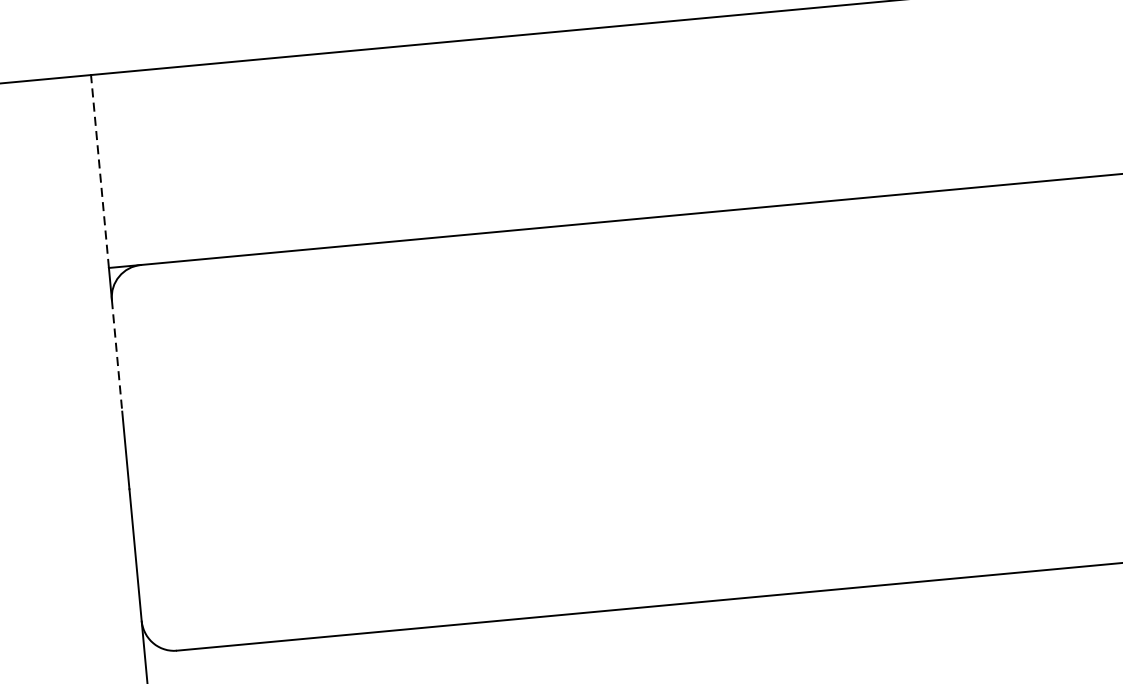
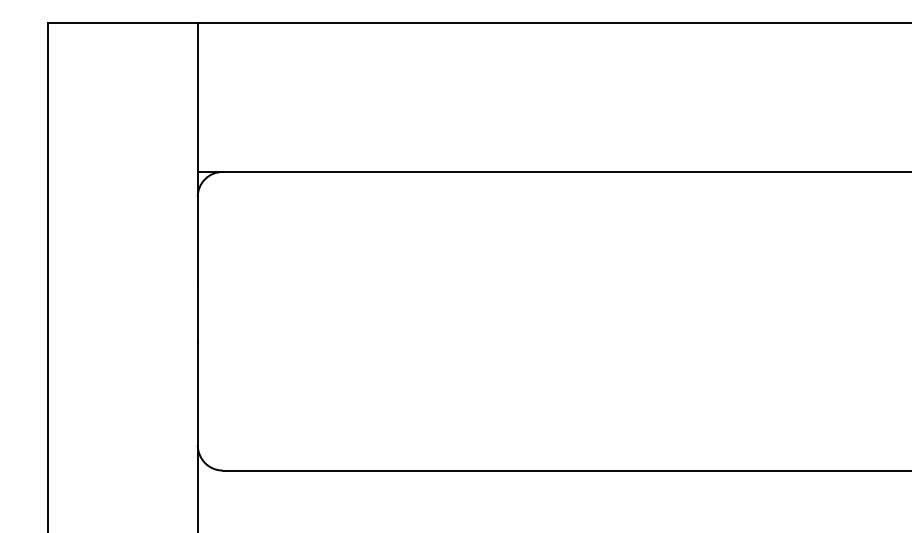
line: (99, 171) -> (197, 97), dashed -> solid
line: (116, 356) -> (197, 240), dashed -> solid

